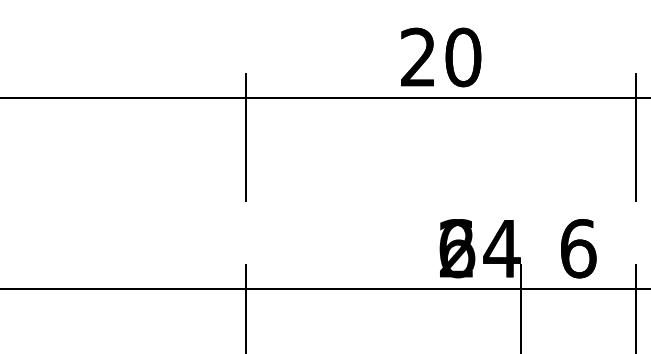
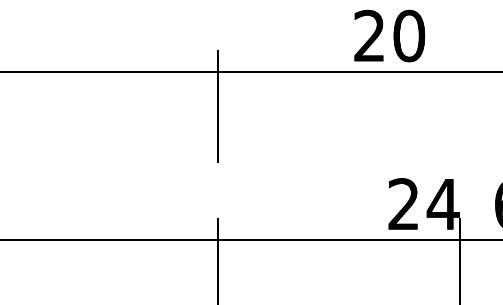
text: (457, 248) -> (404, 204), 64 -> 24

